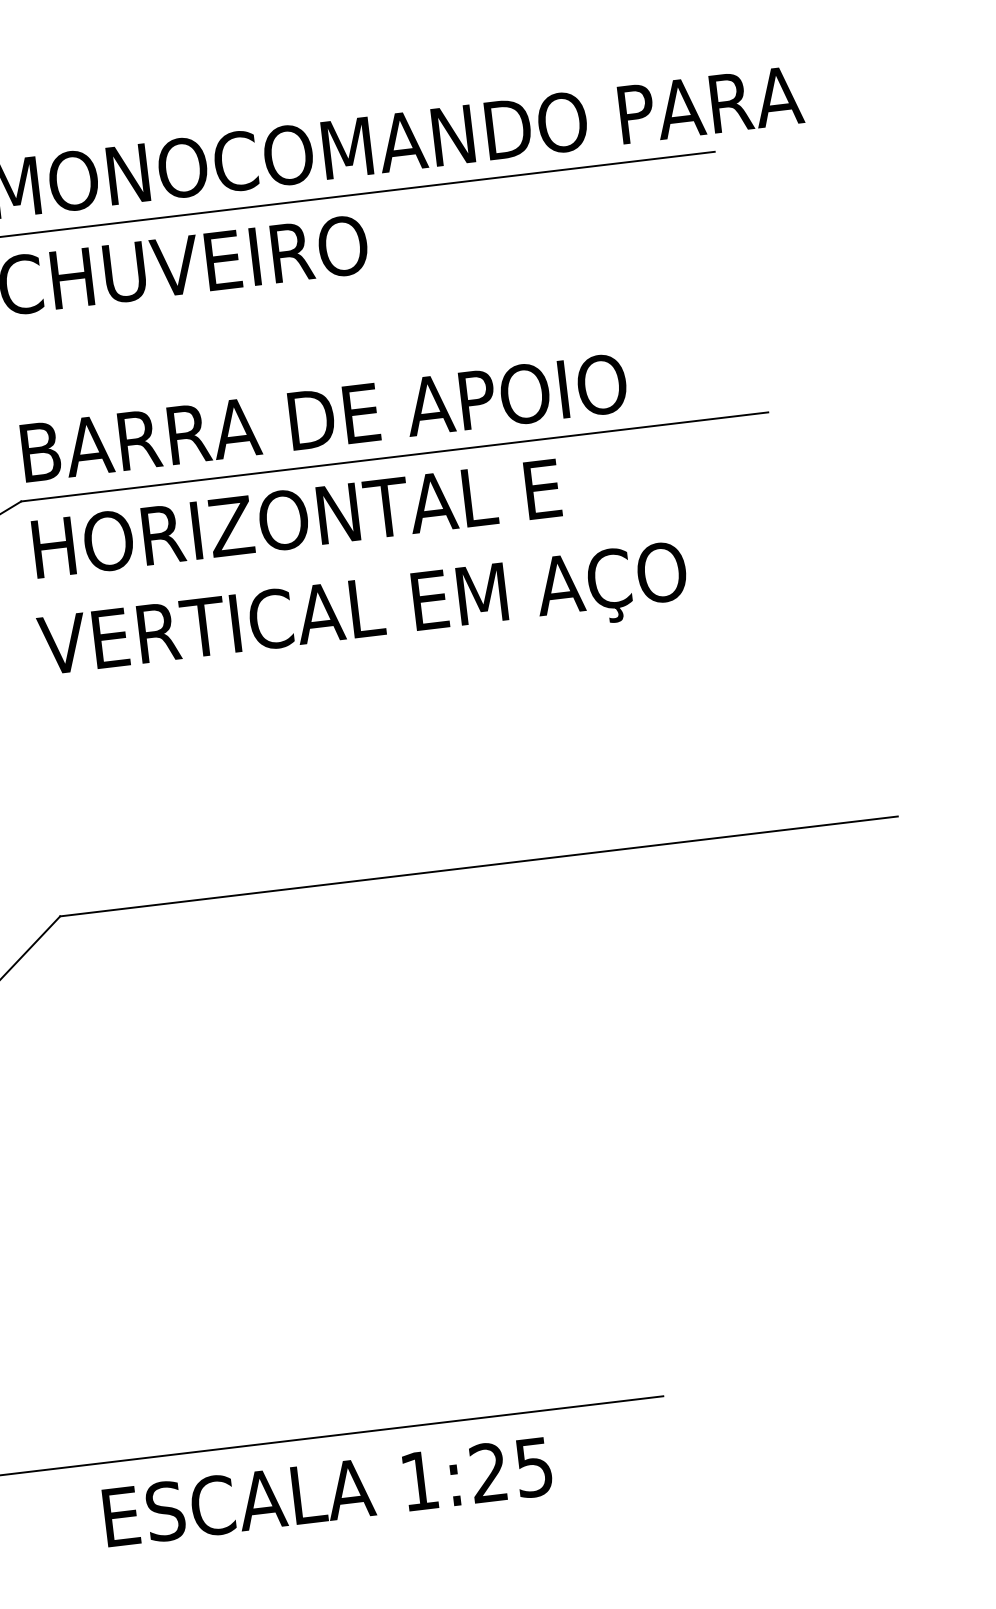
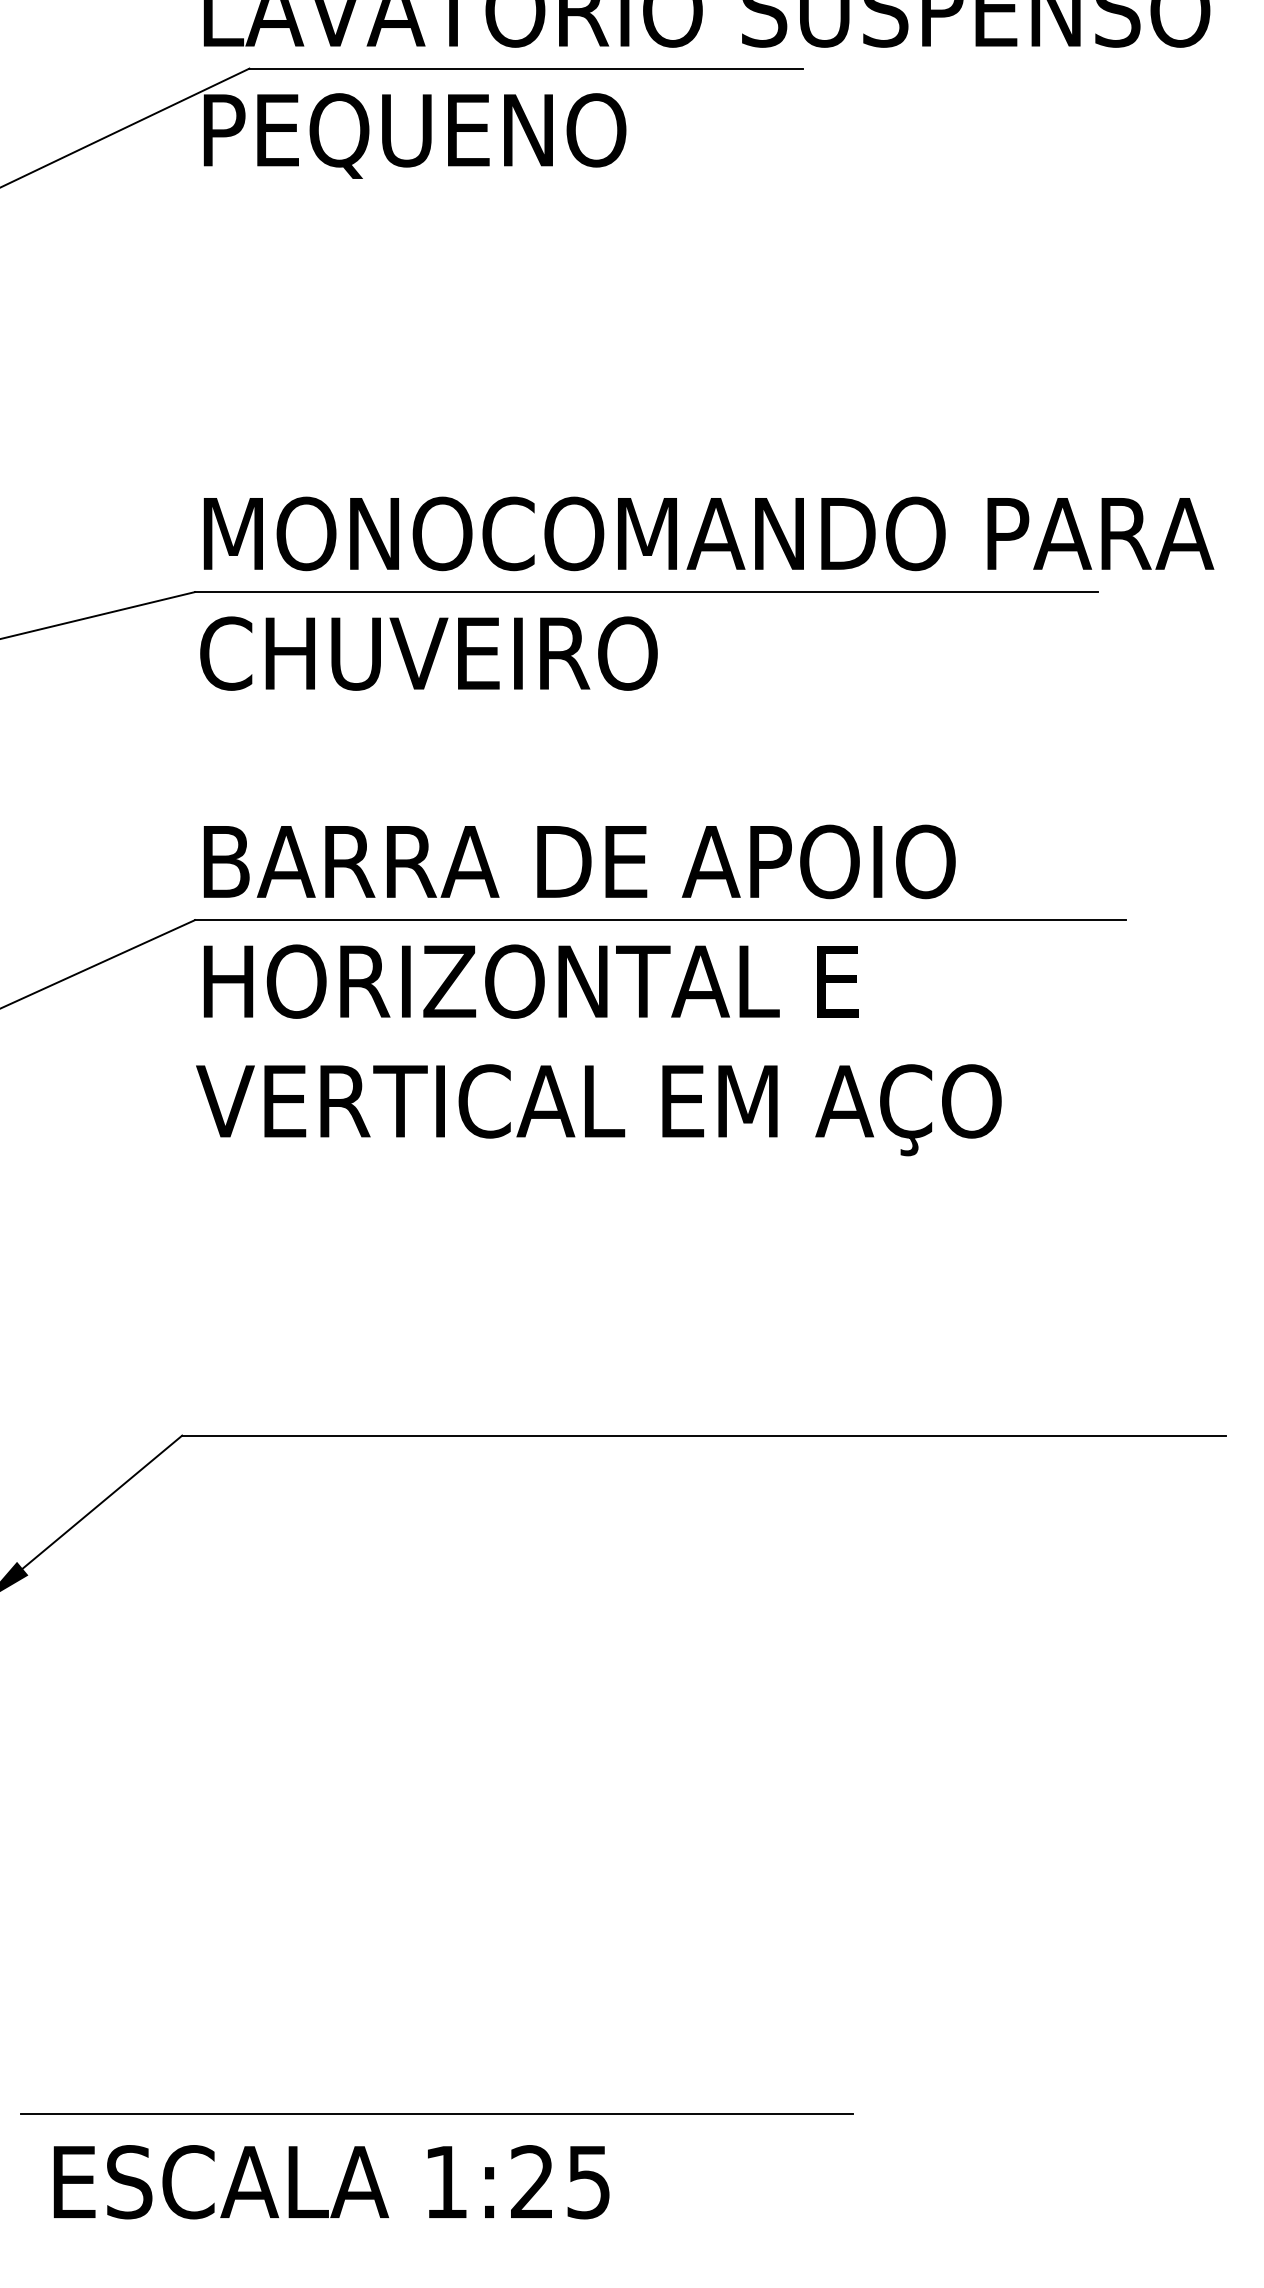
text: (327, 1492) -> (331, 2182), moved

